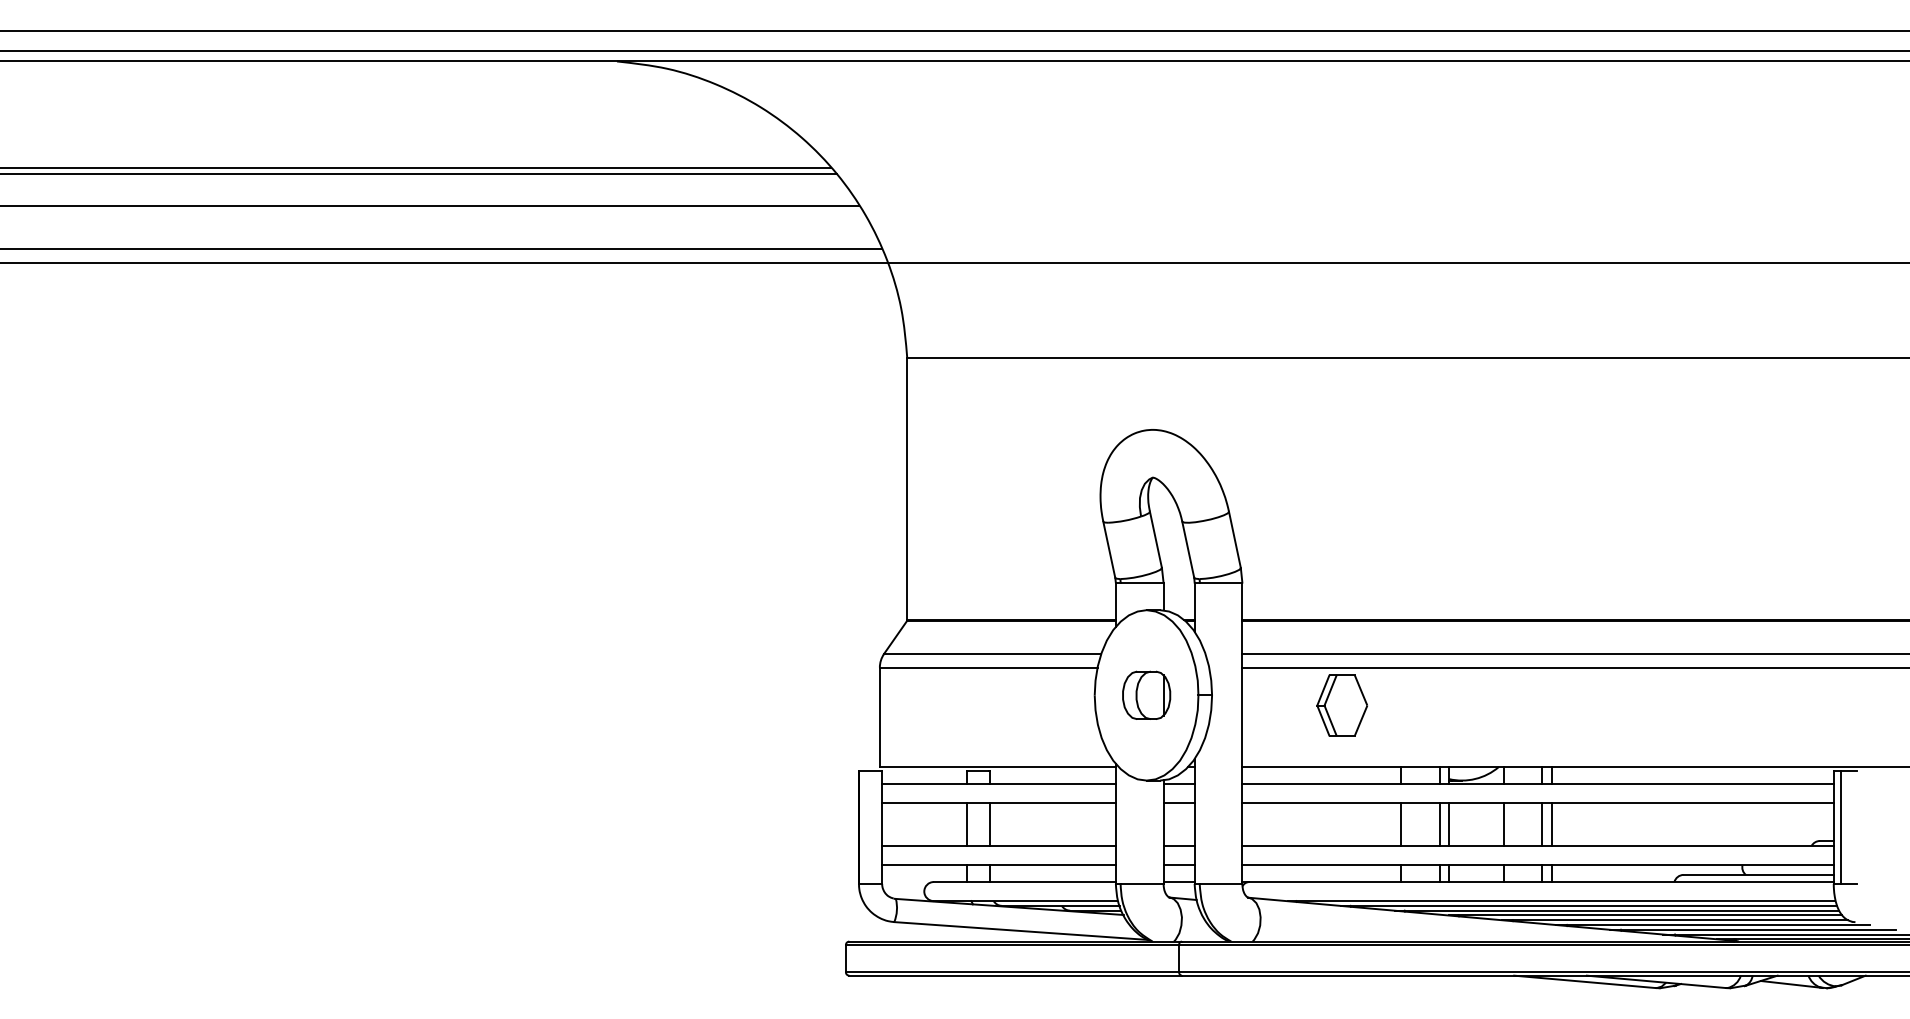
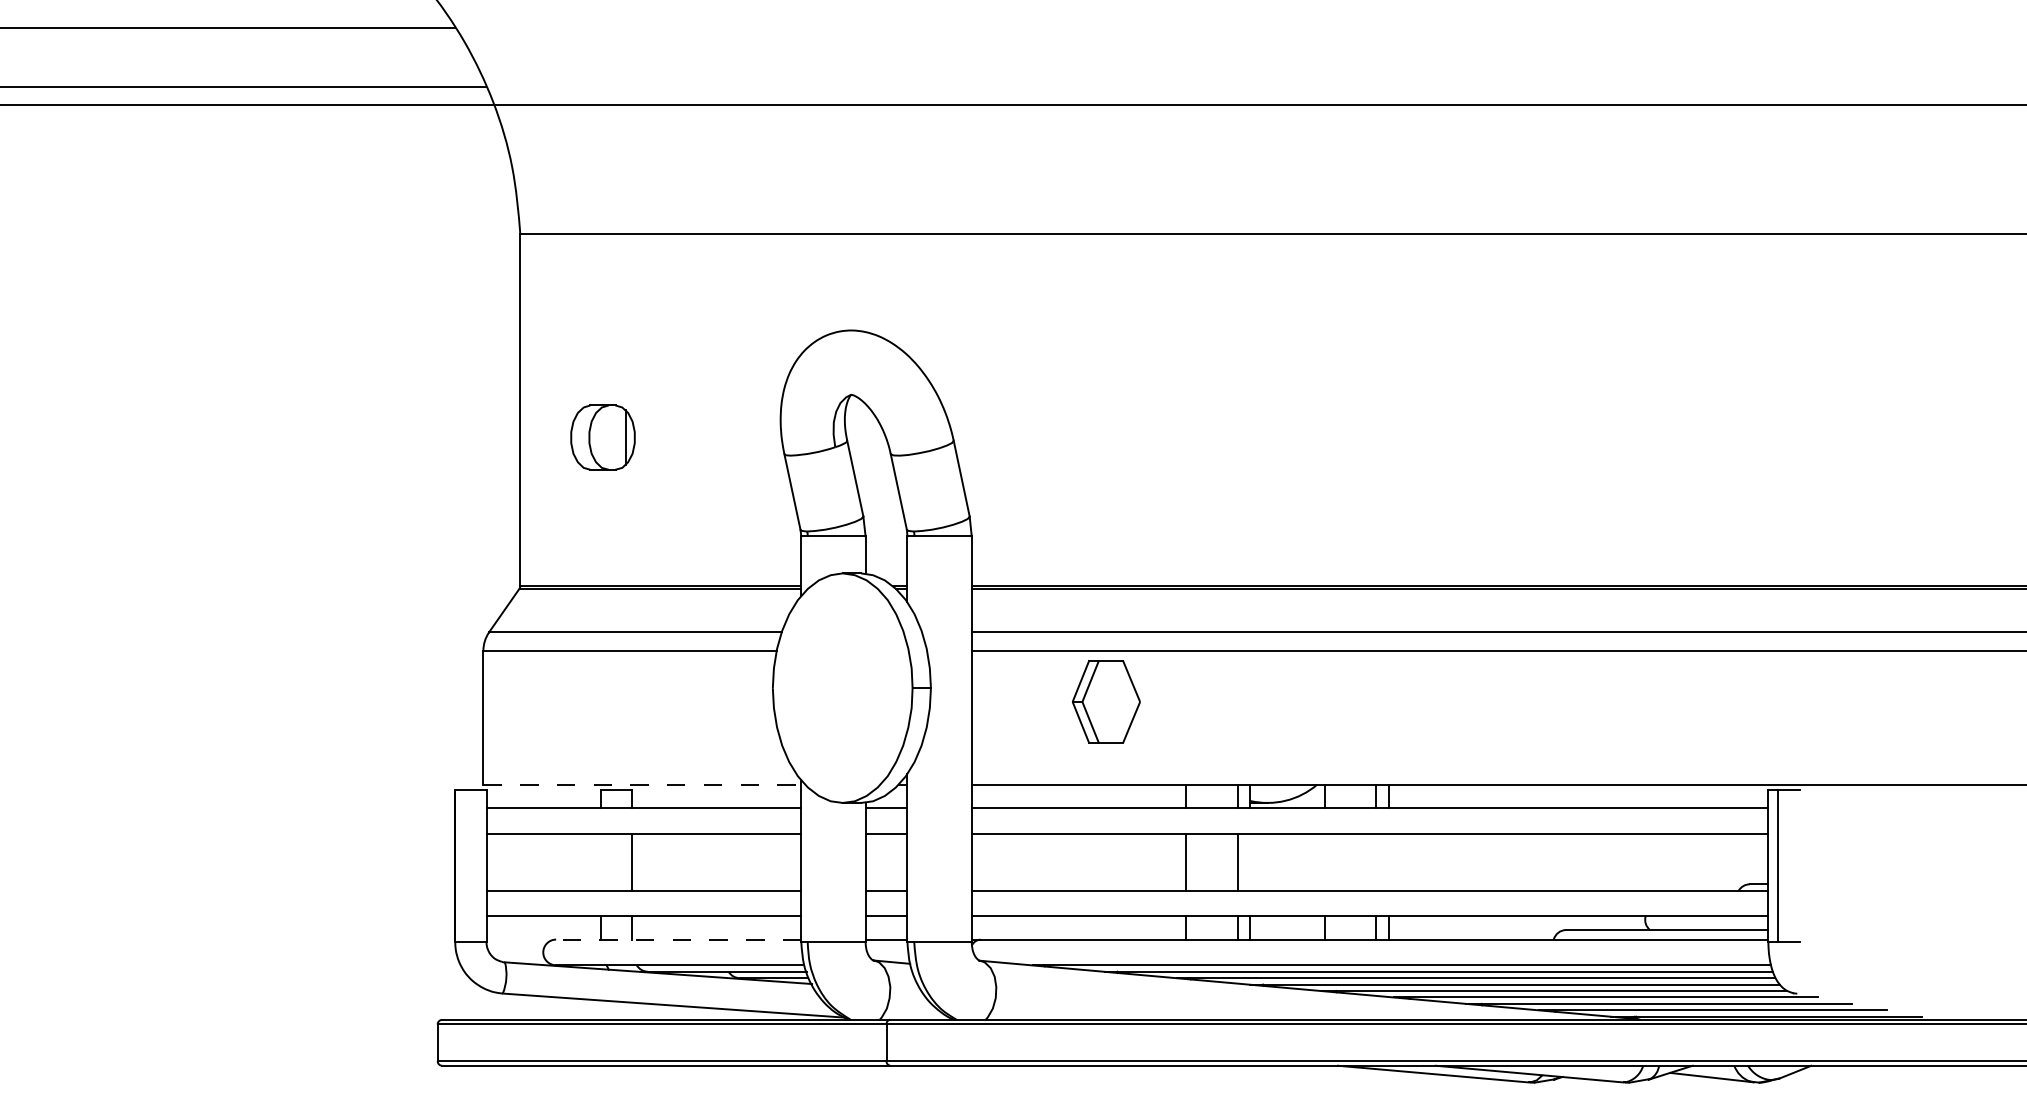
part: (1146, 694) -> (602, 436), moved
line: (997, 766) -> (641, 783), solid -> dashed
line: (967, 824) -> (601, 862), removed
line: (1449, 824) -> (1250, 862), removed
line: (1504, 824) -> (1324, 862), removed
line: (1542, 824) -> (1376, 862), removed
line: (1551, 824) -> (1388, 862), removed
line: (1024, 882) -> (678, 940), solid -> dashed

